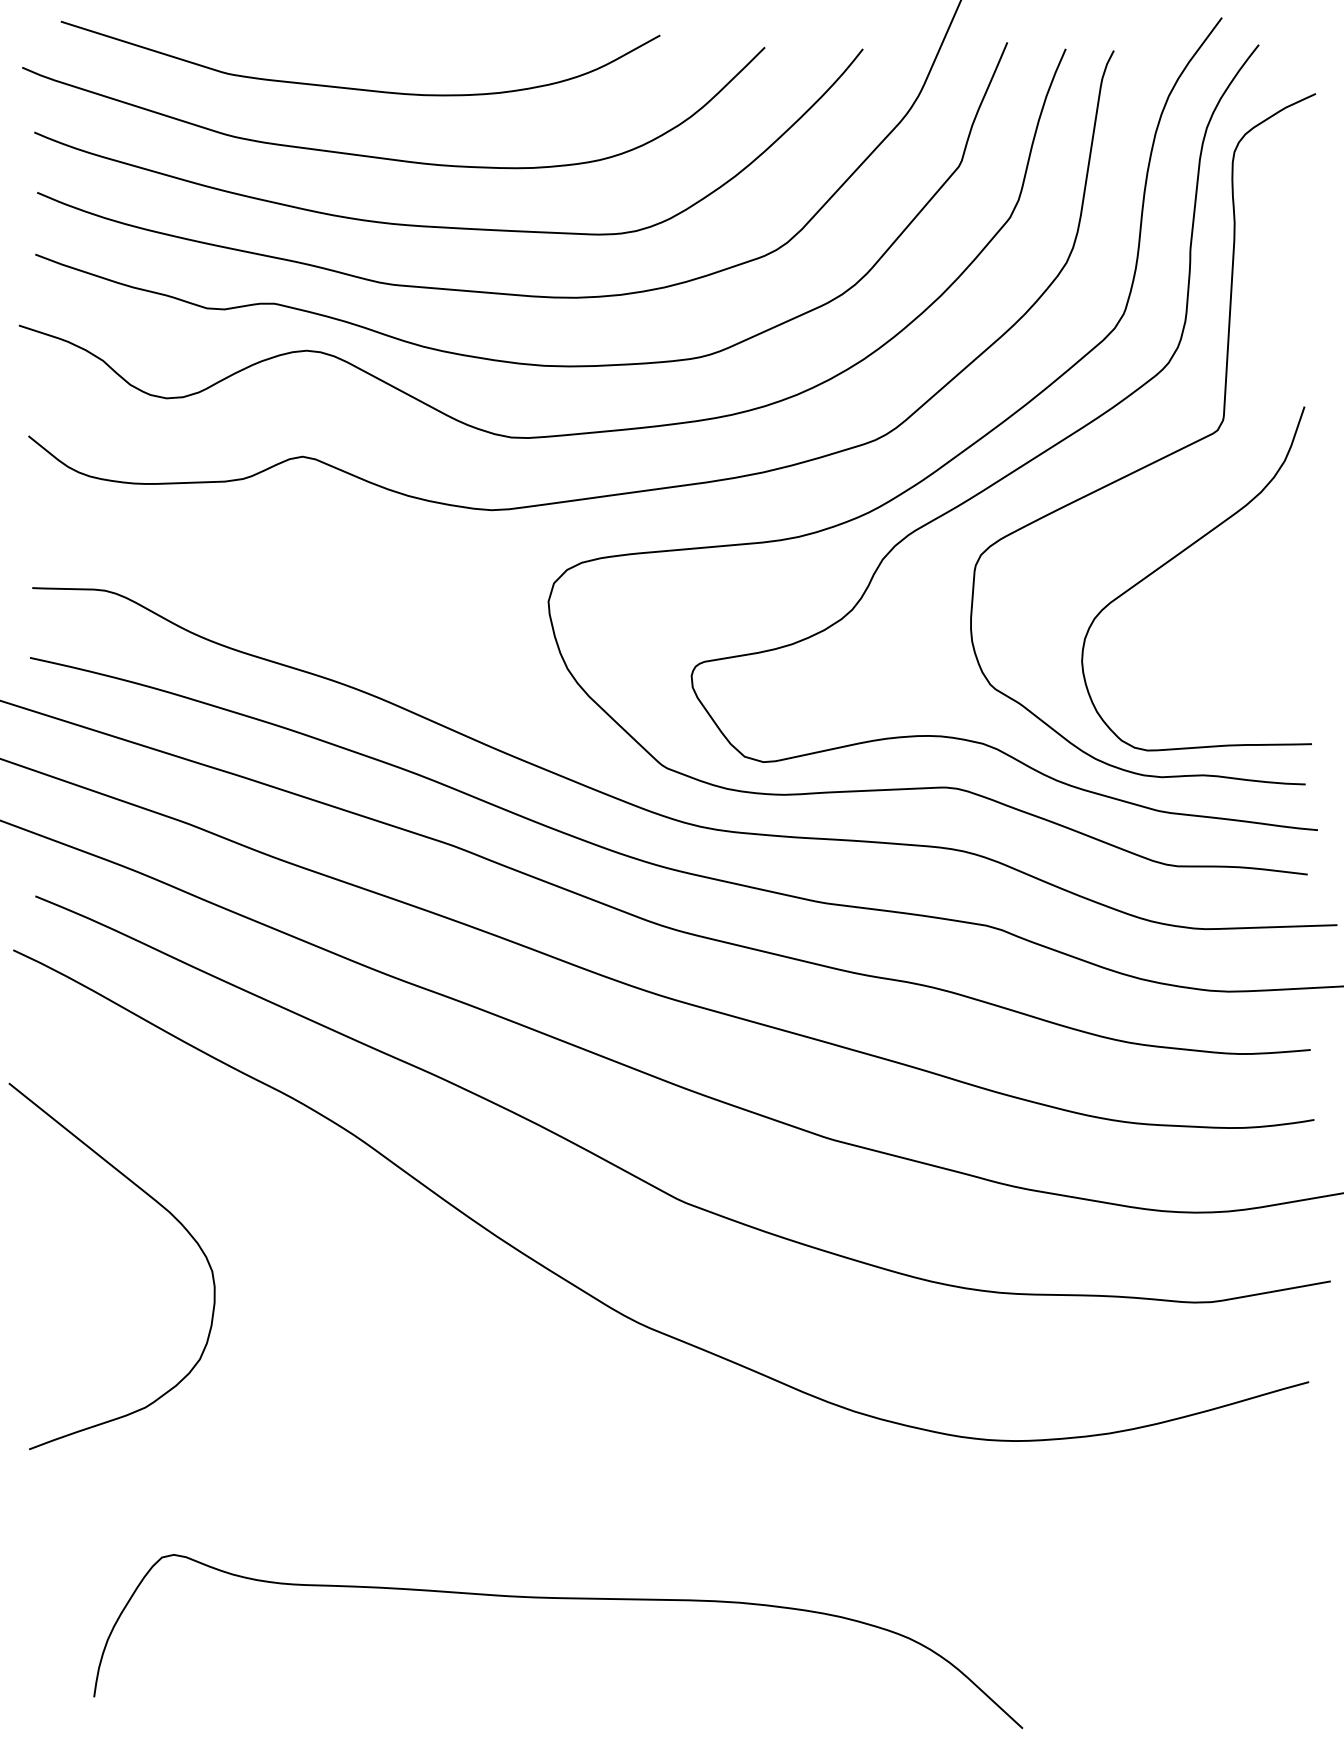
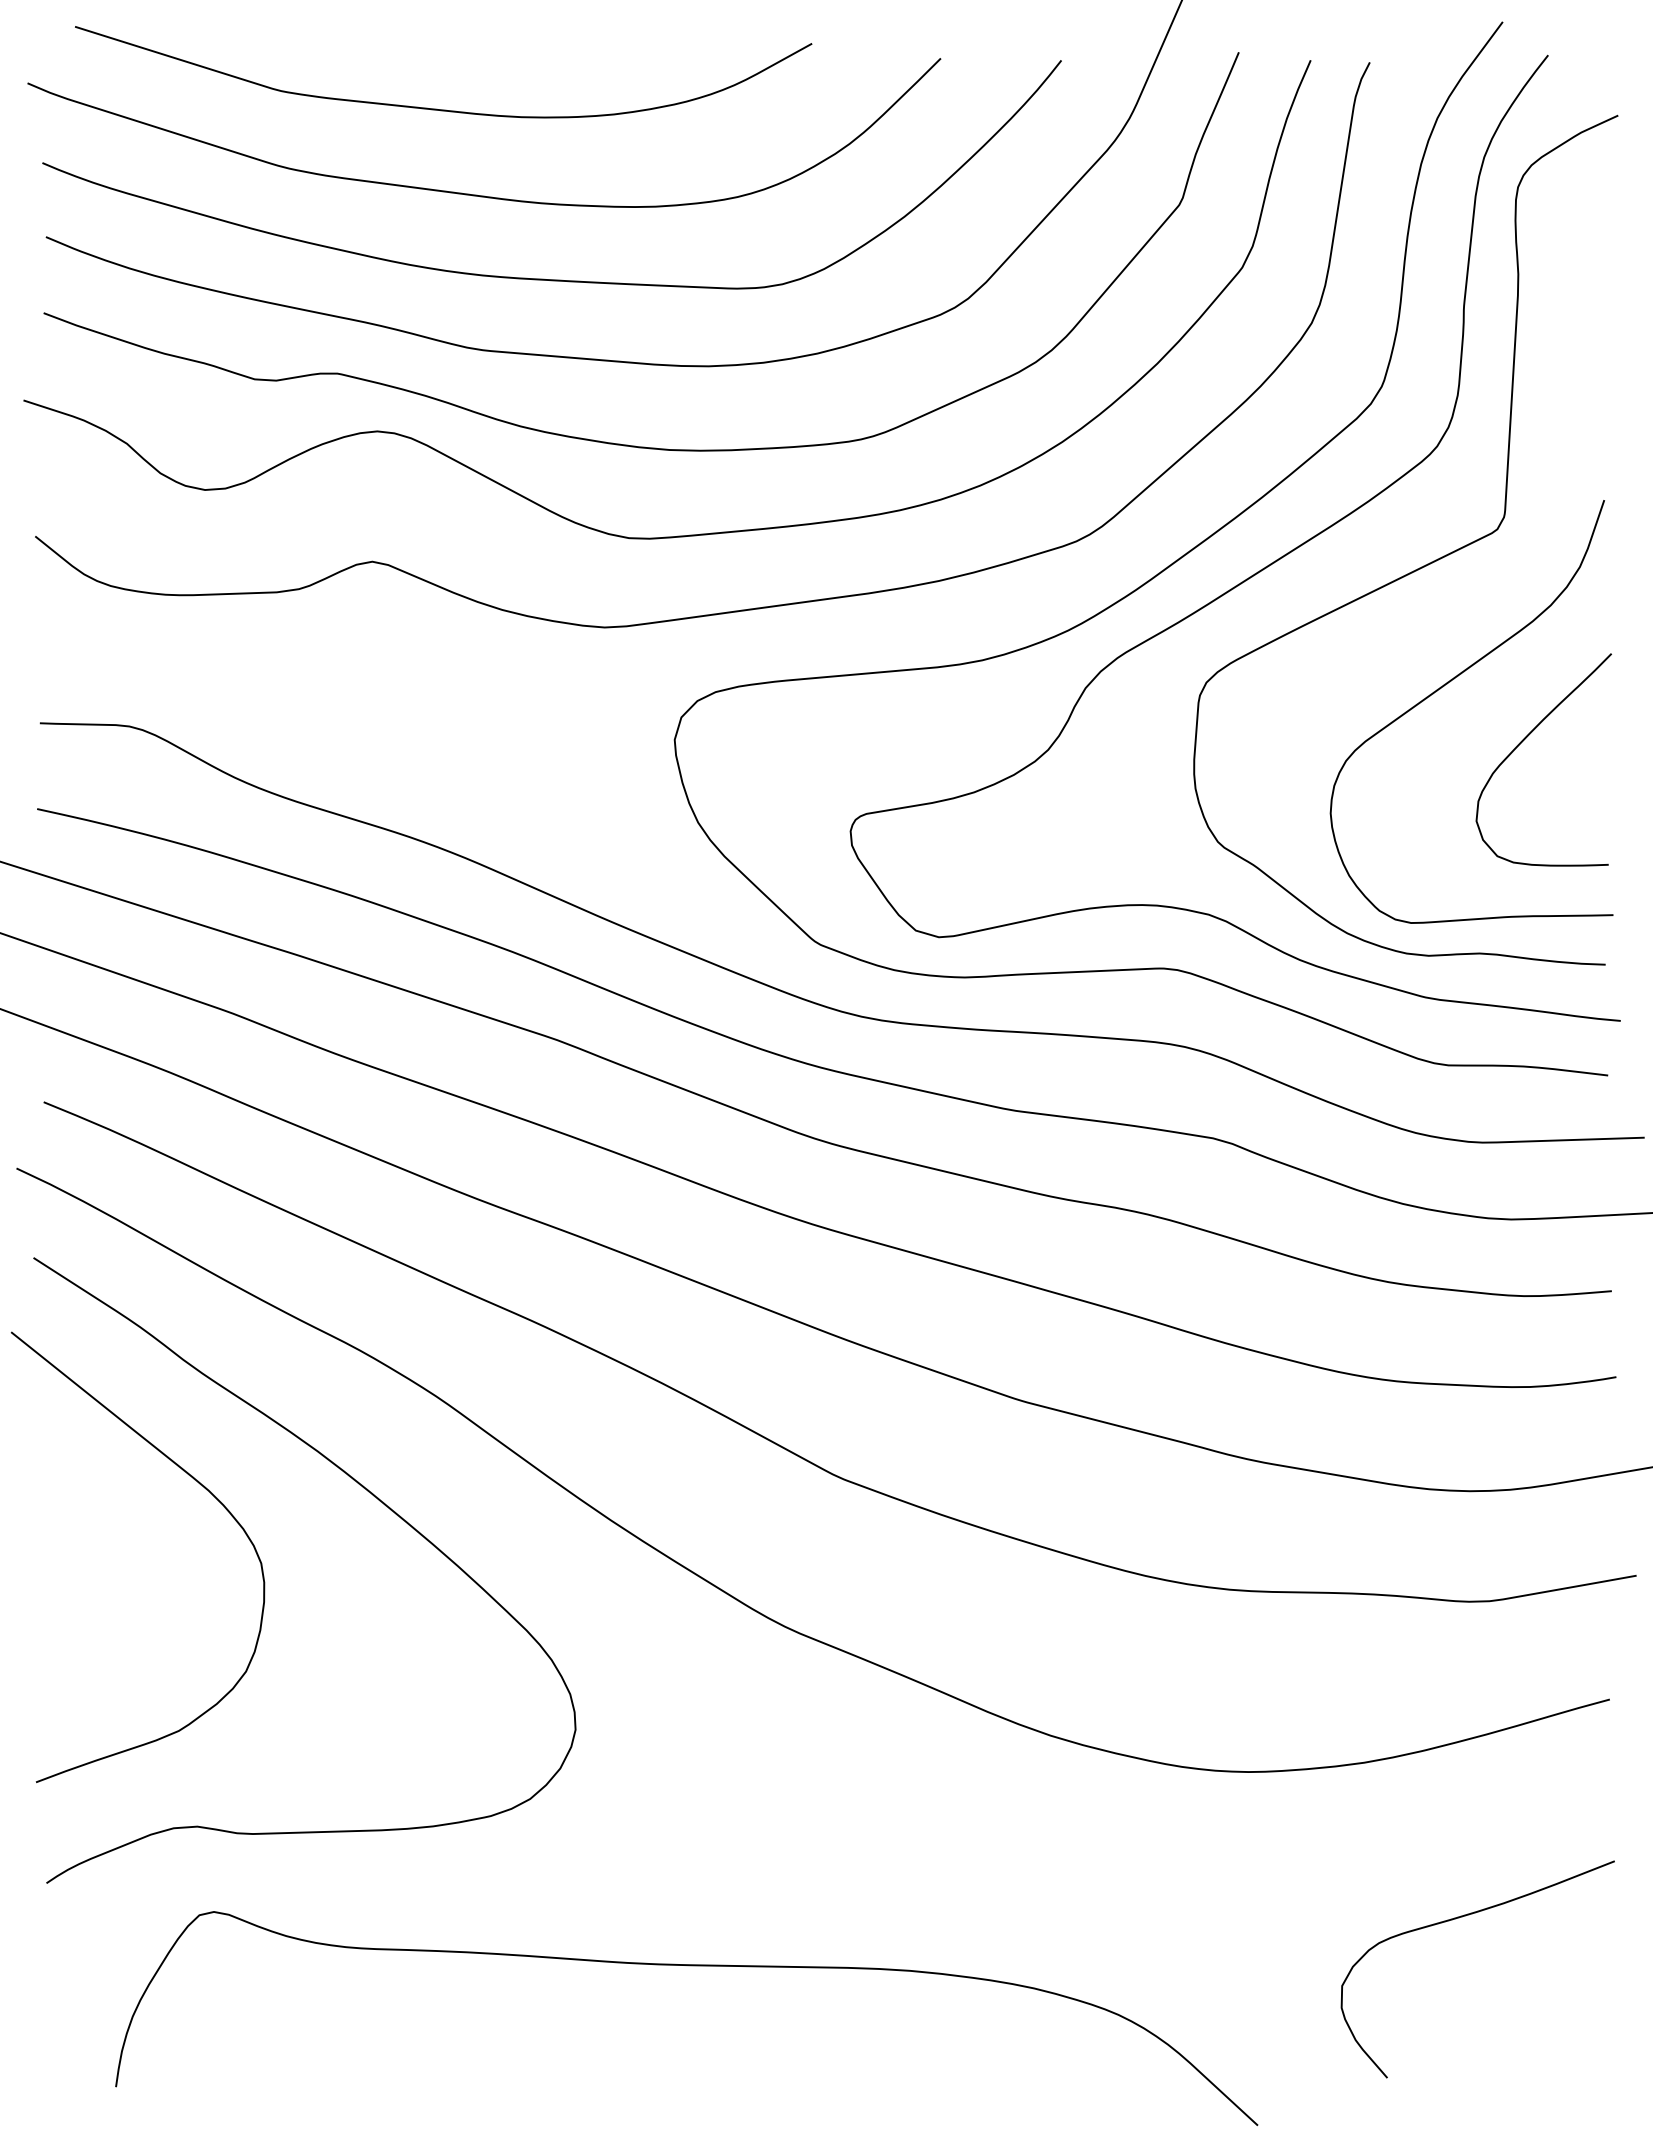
curve: (1239, 602) -> (1524, 740), added
curve: (299, 1213) -> (368, 1492), added
curve: (1186, 1560) -> (1459, 1918), added

